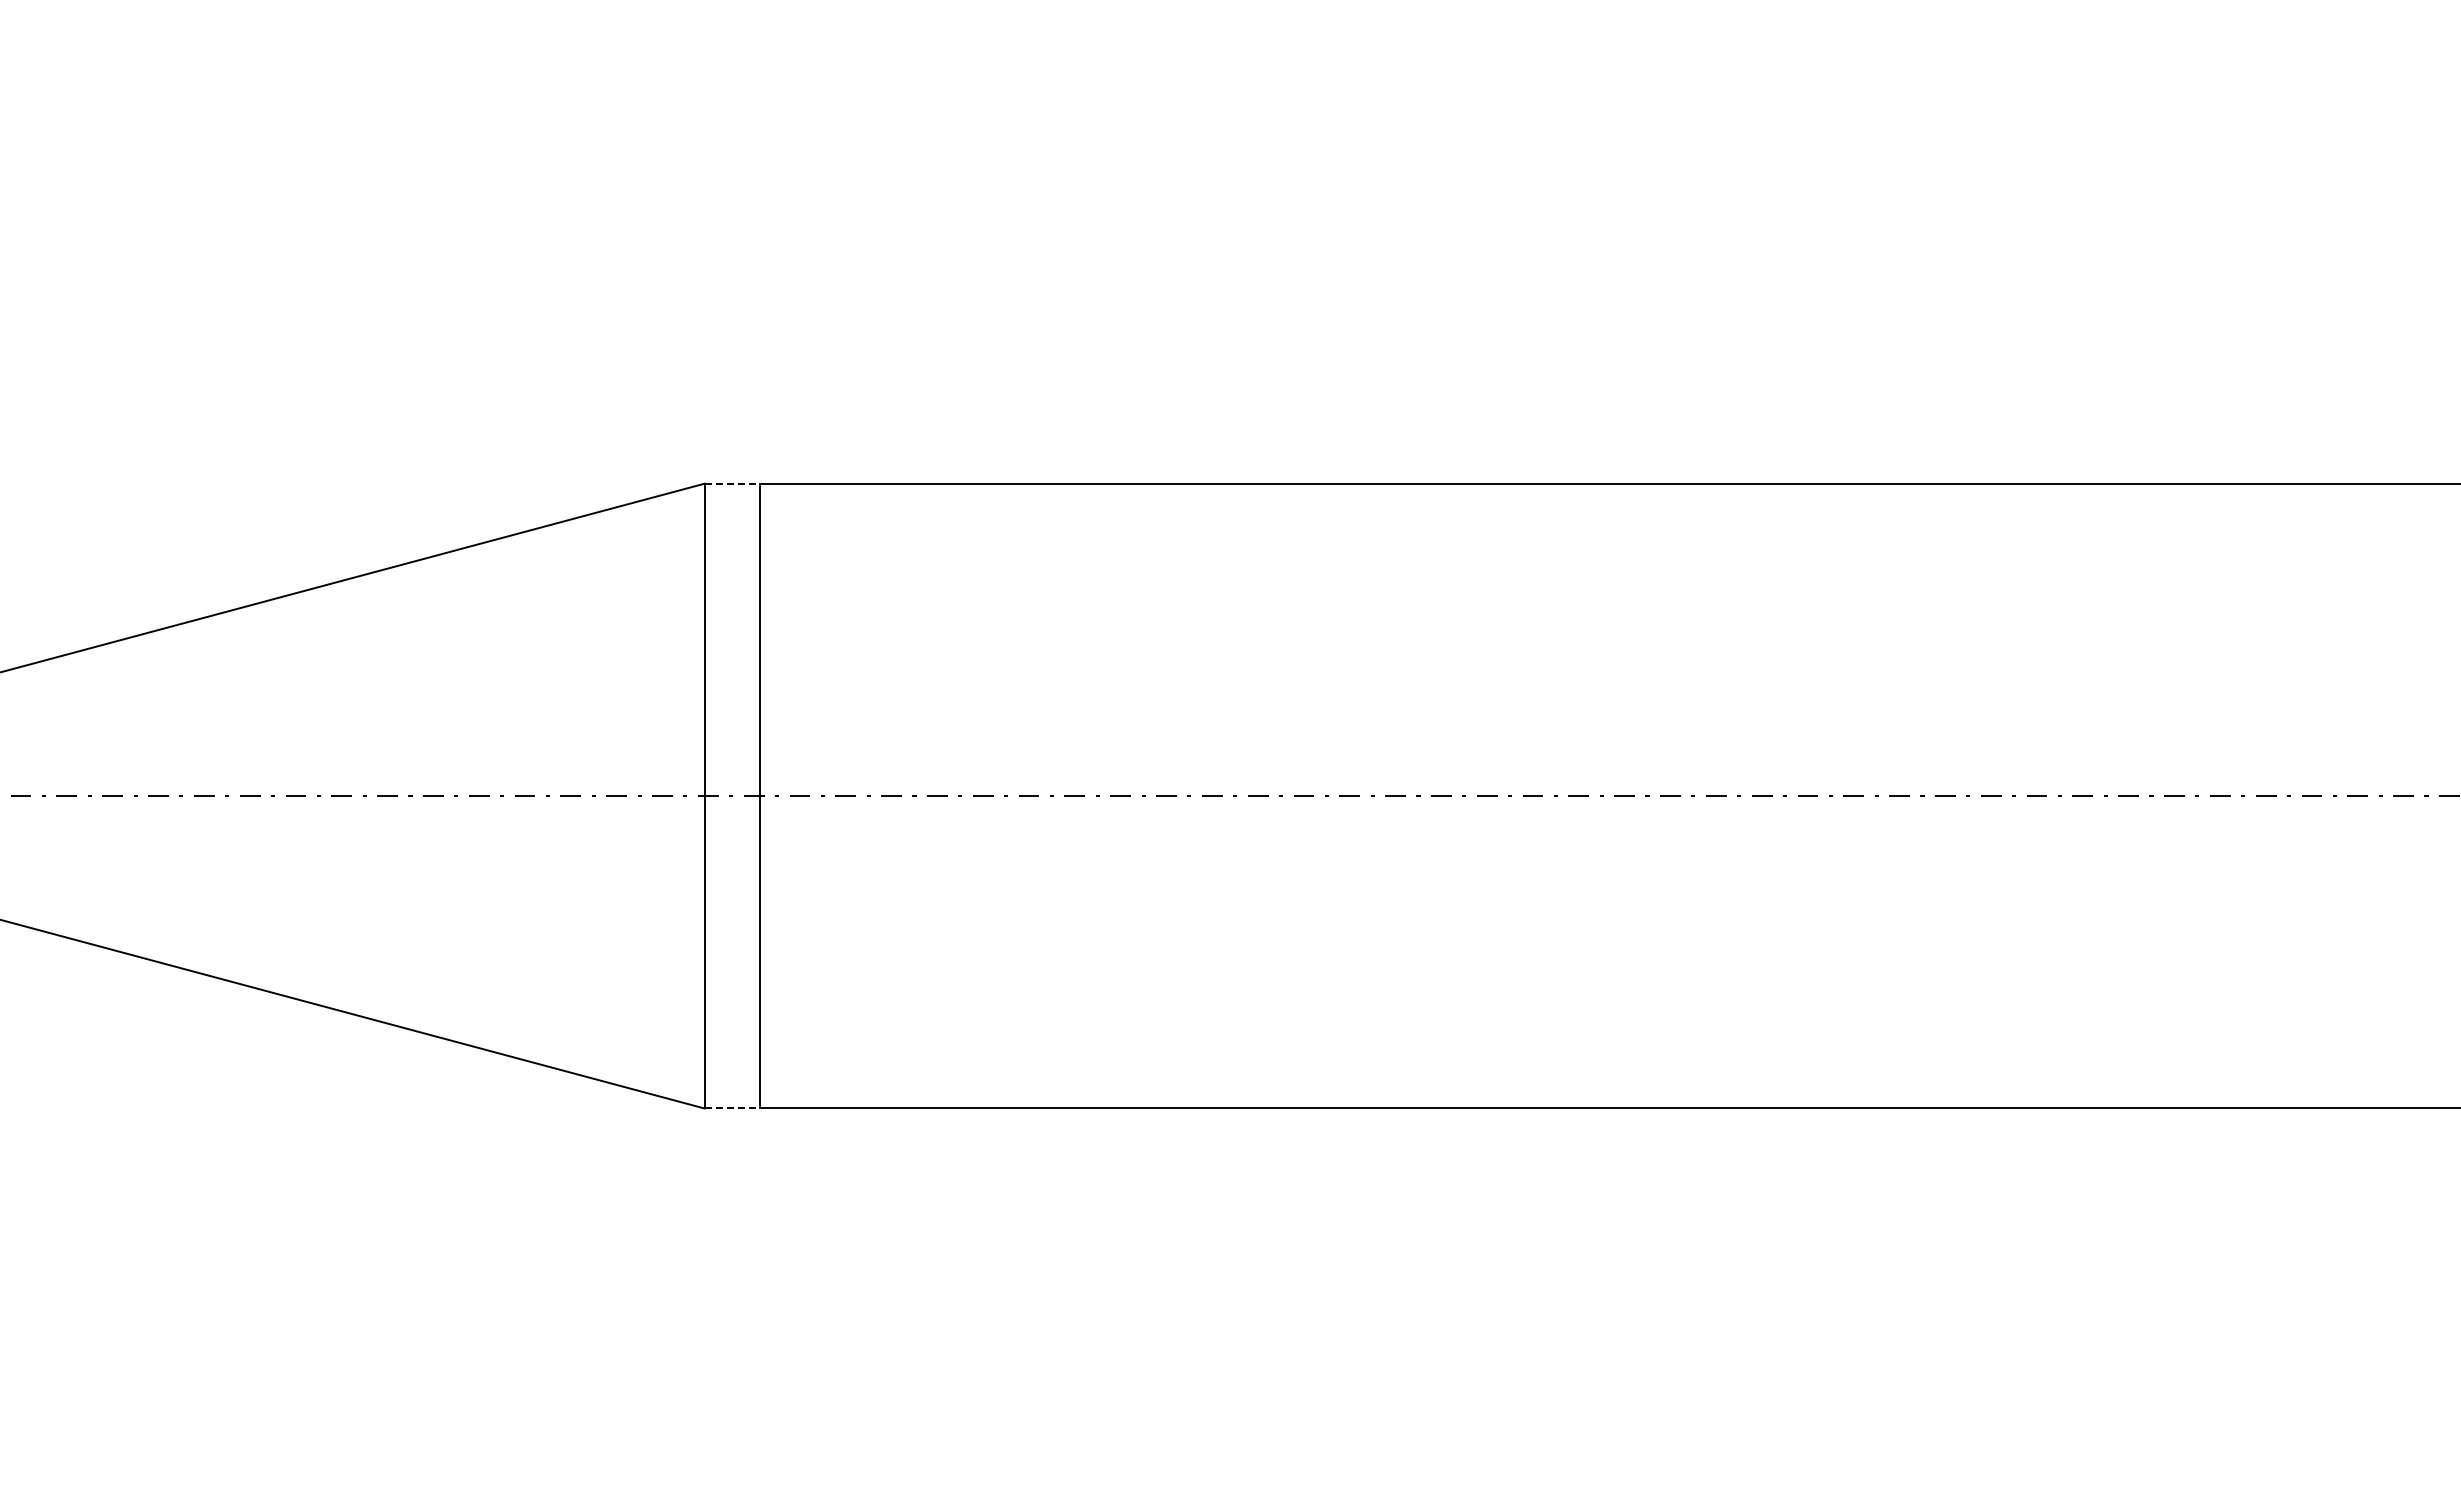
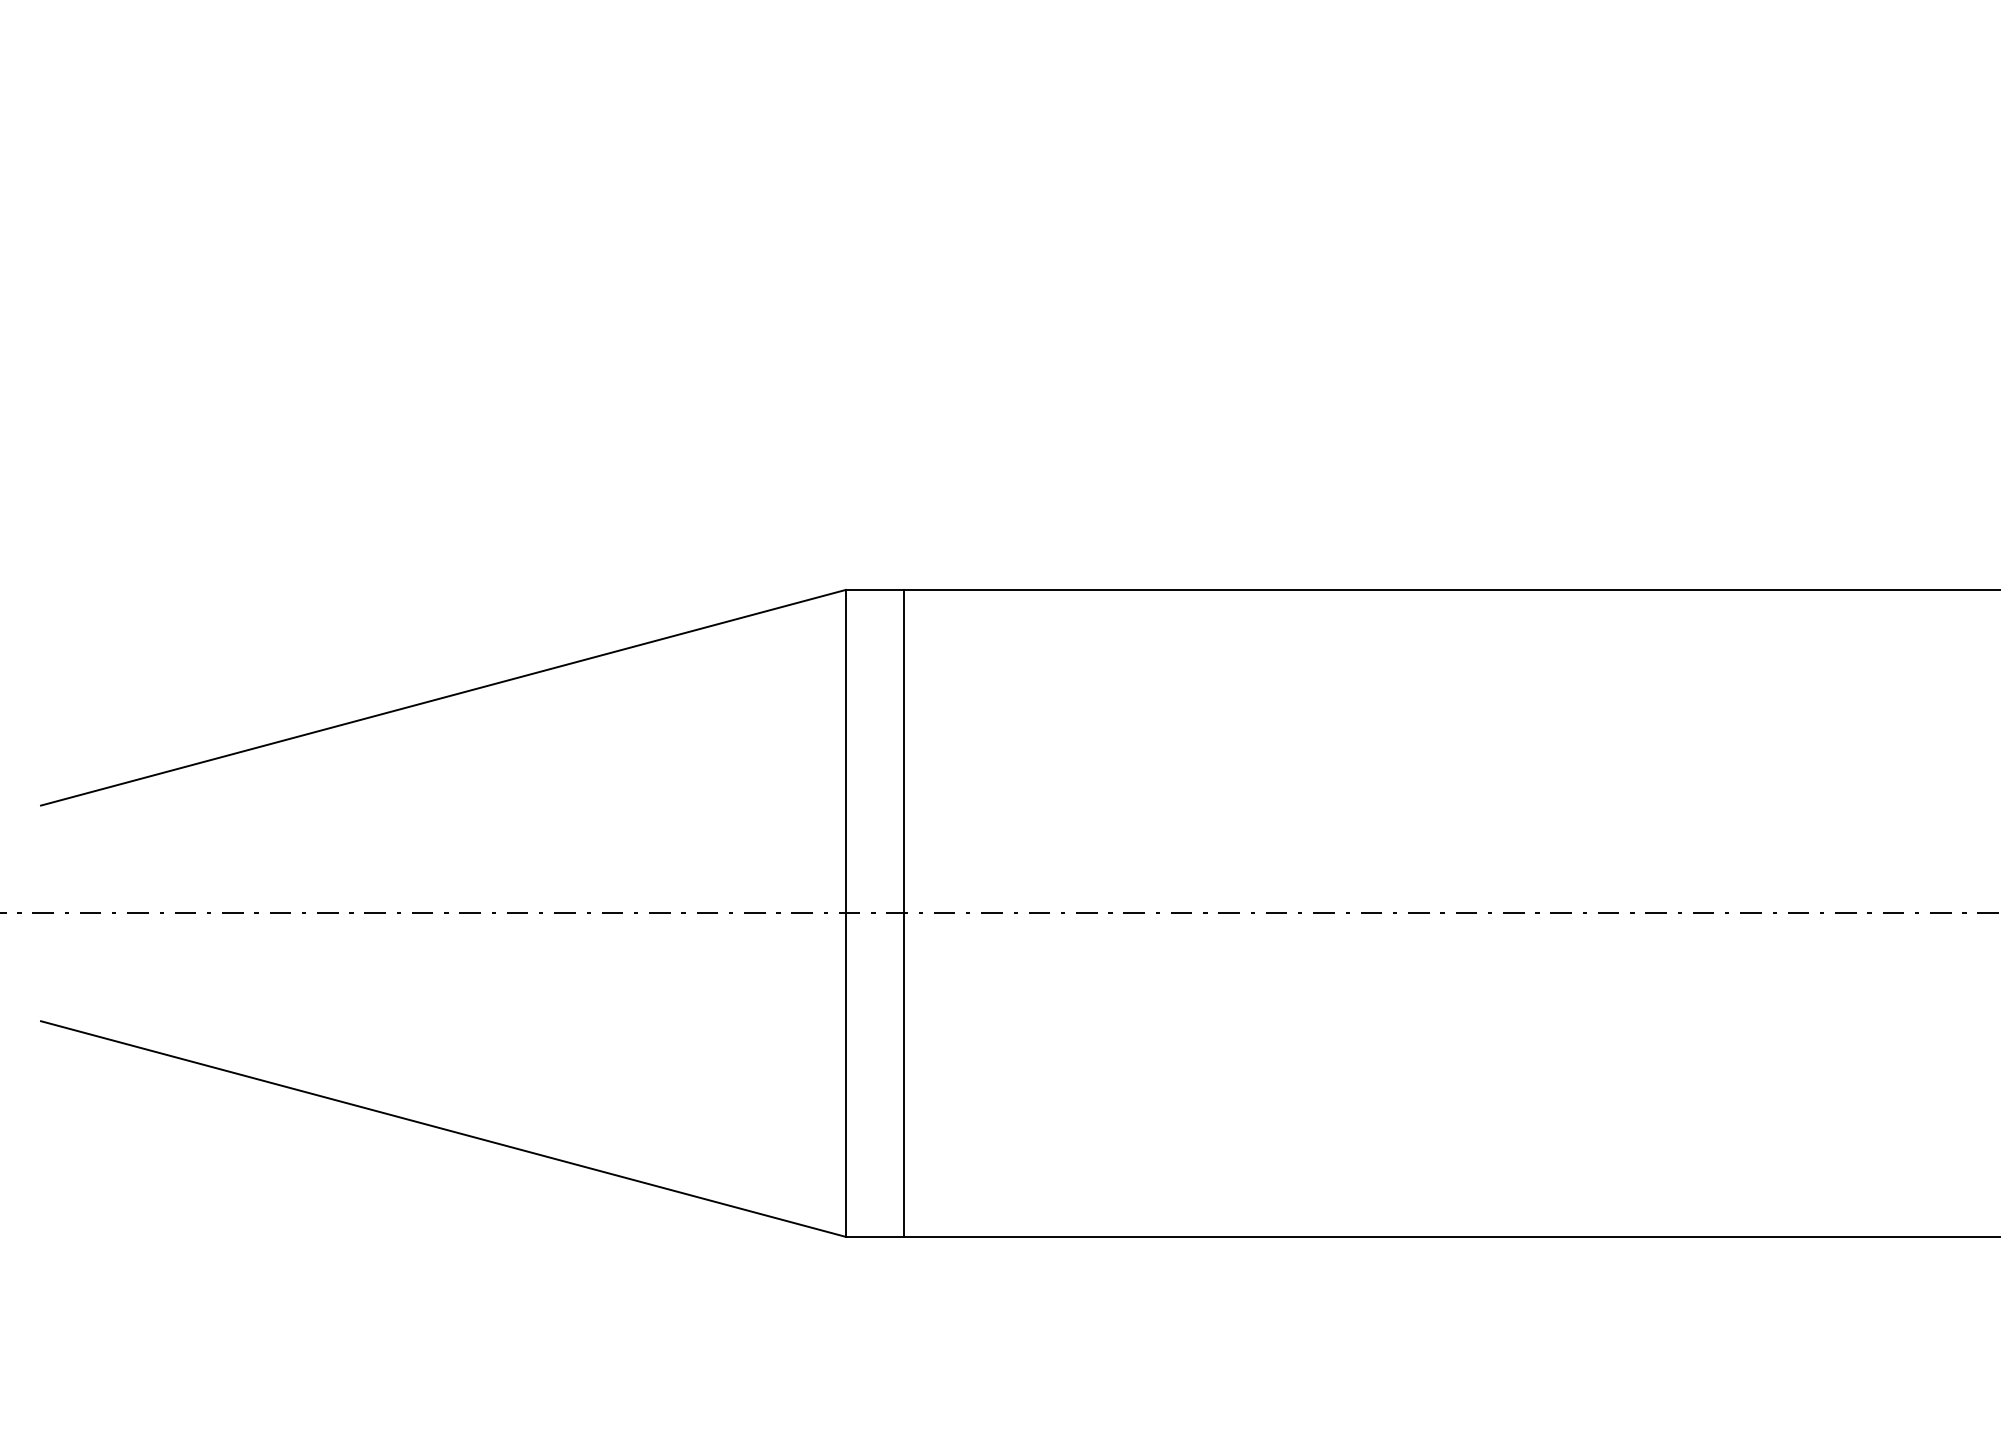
line: (732, 483) -> (874, 589), dashed -> solid
line: (732, 1108) -> (874, 1236), dashed -> solid

